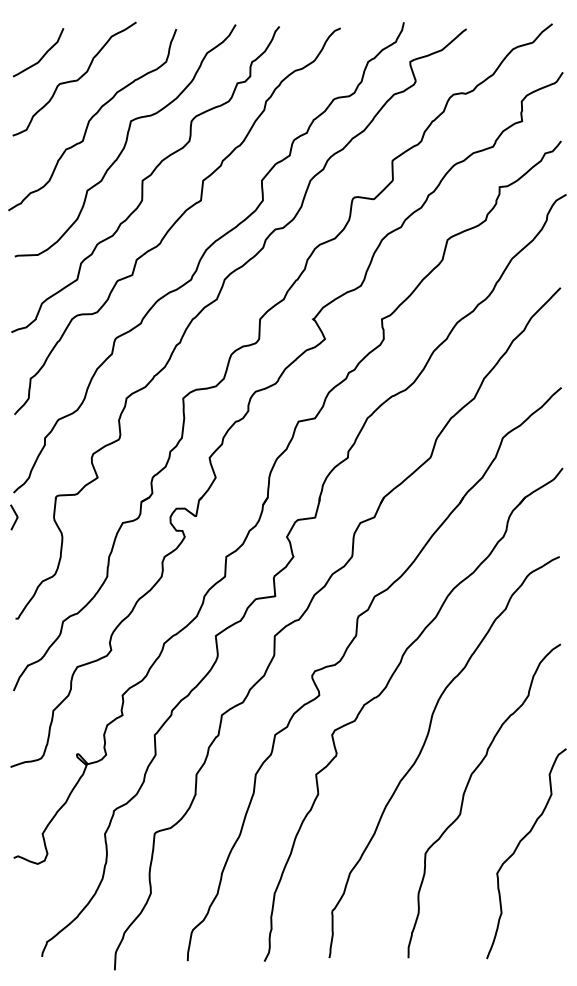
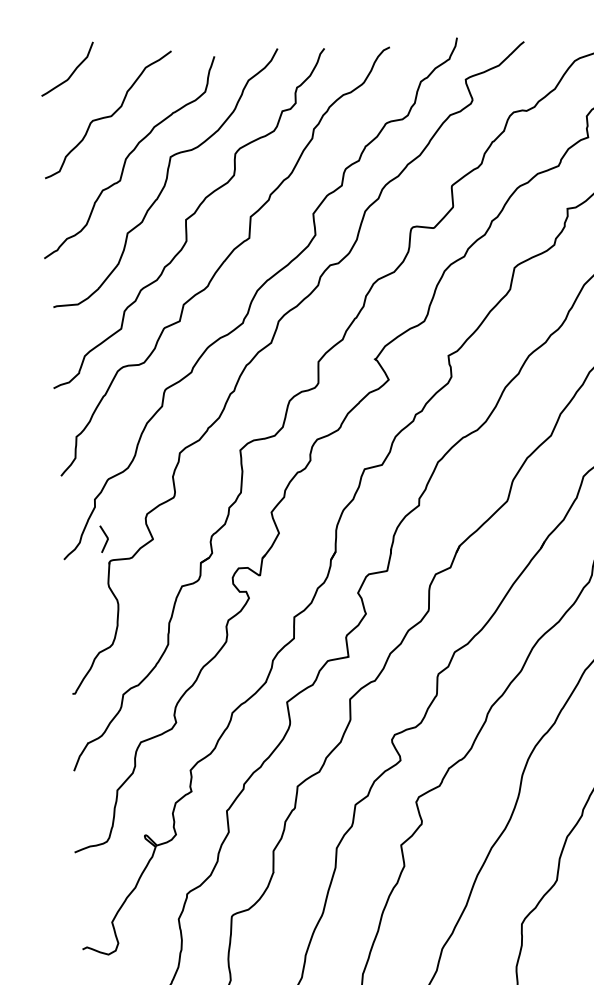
curve: (42, 55) -> (71, 72), moved
line: (16, 517) -> (106, 539), moved

